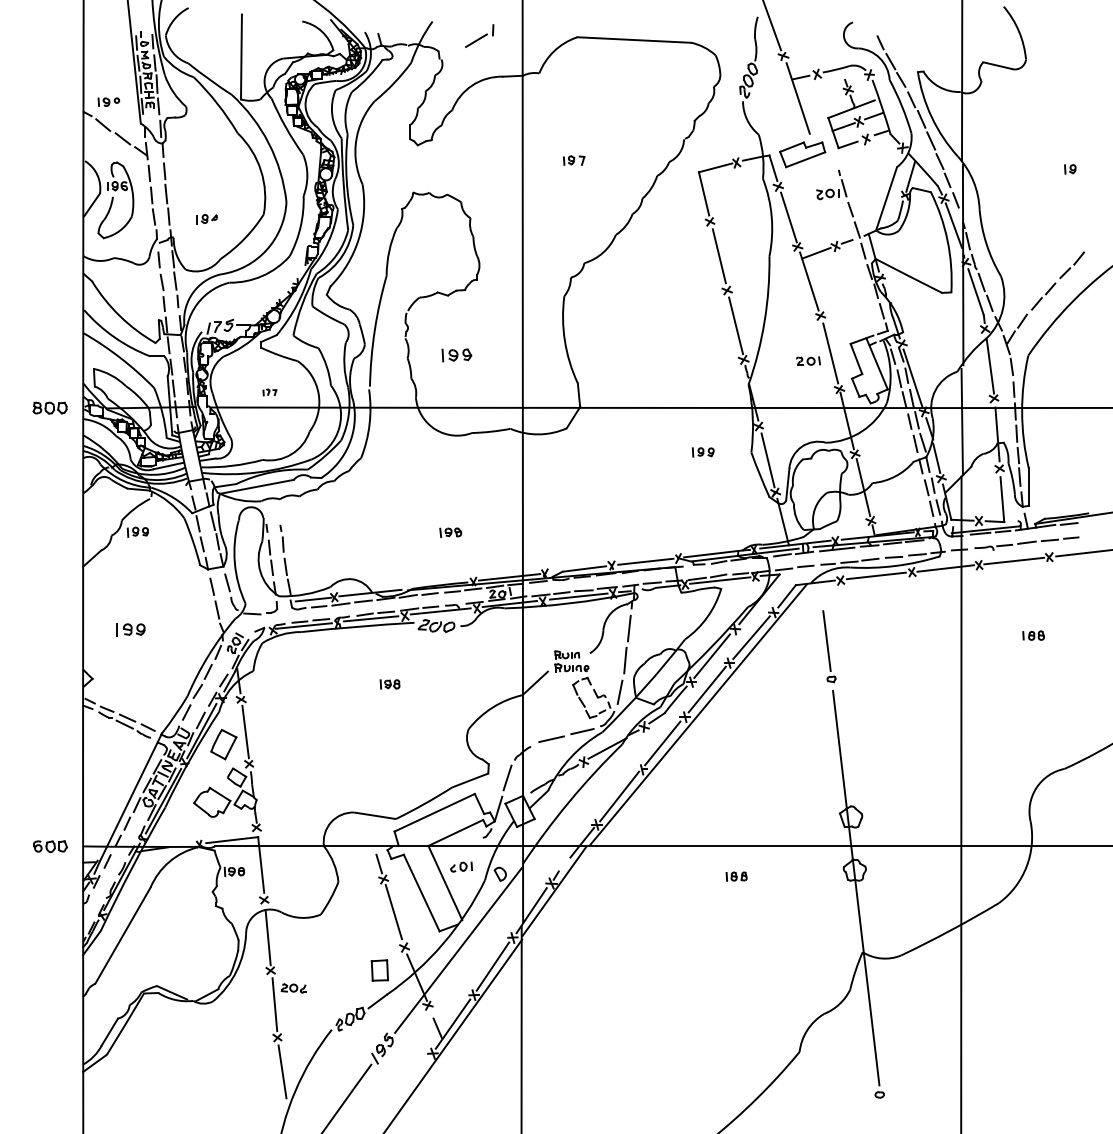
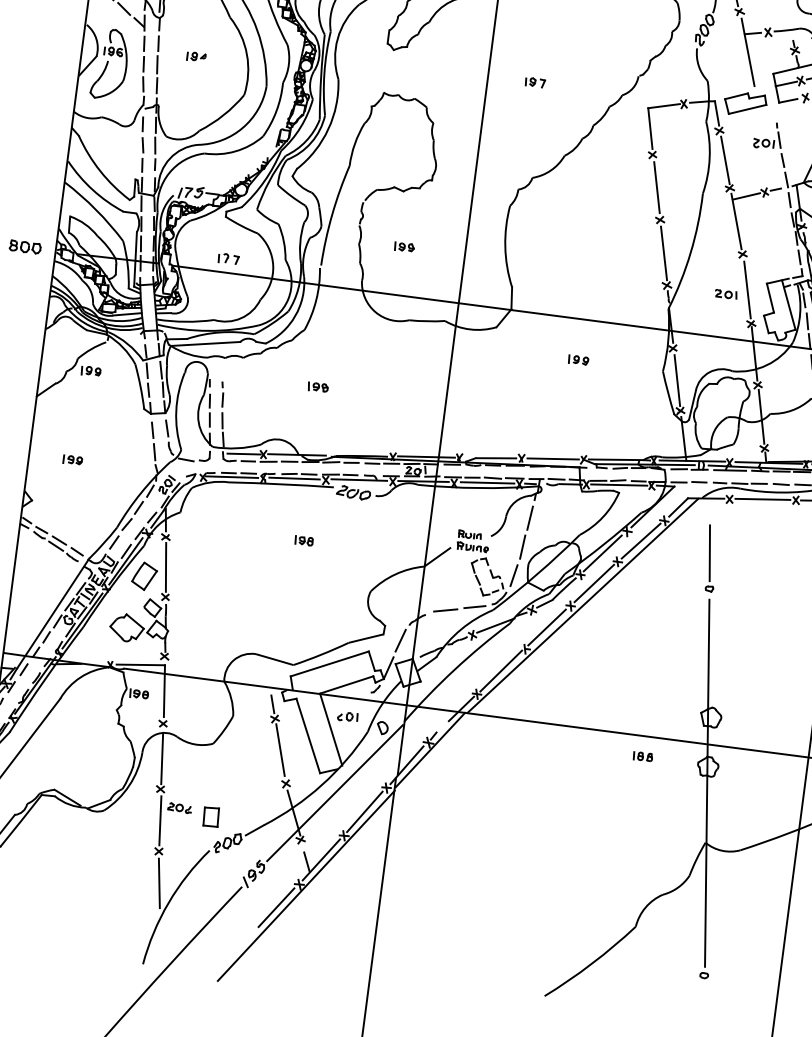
part: (206, 219) -> (195, 57), moved
part: (456, 355) -> (404, 247), size x0.71
part: (269, 392) -> (228, 258), size x1.67
part: (703, 452) -> (578, 360), moved
part: (450, 532) -> (317, 387), moved
part: (130, 629) -> (72, 459), size x0.71
part: (736, 876) -> (642, 756), moved
part: (379, 970) -> (210, 816), moved
line: (411, 1081) -> (276, 907), added

